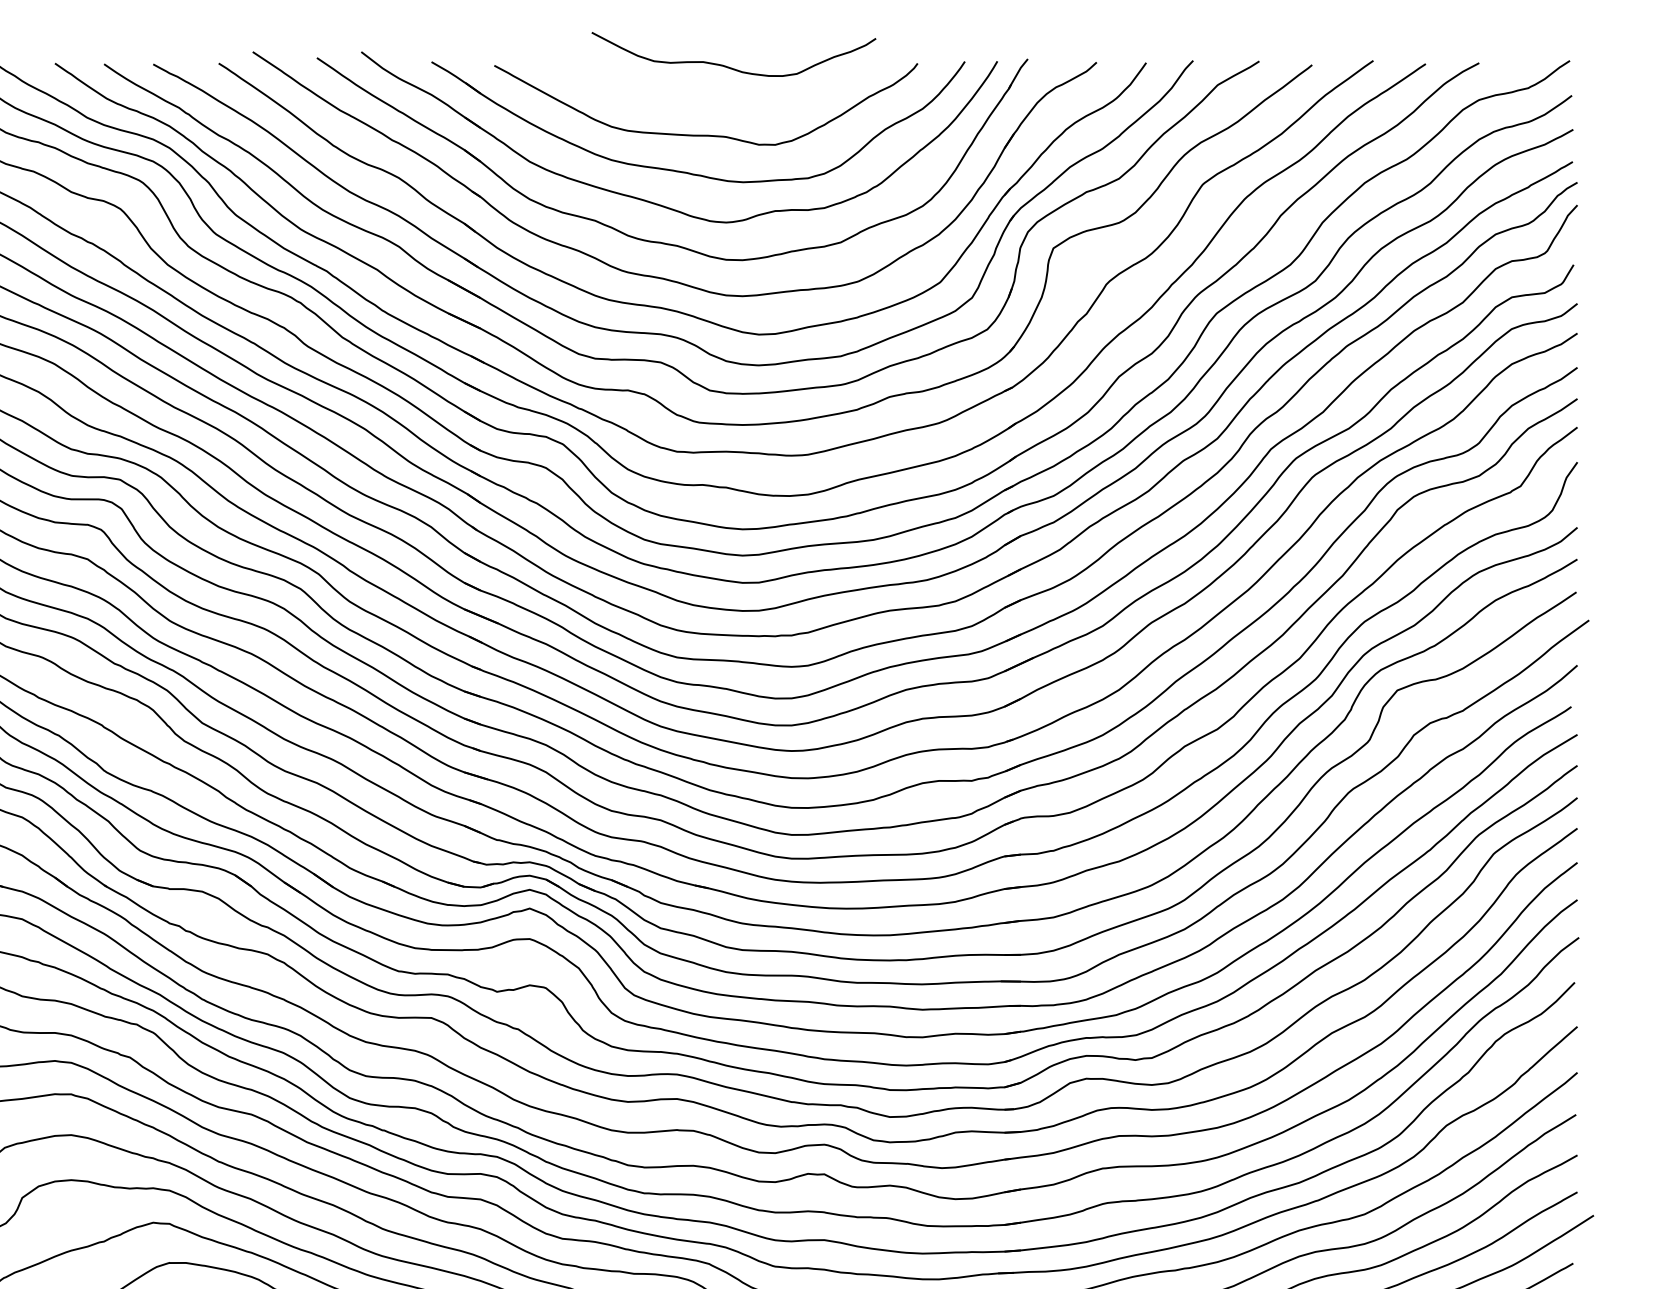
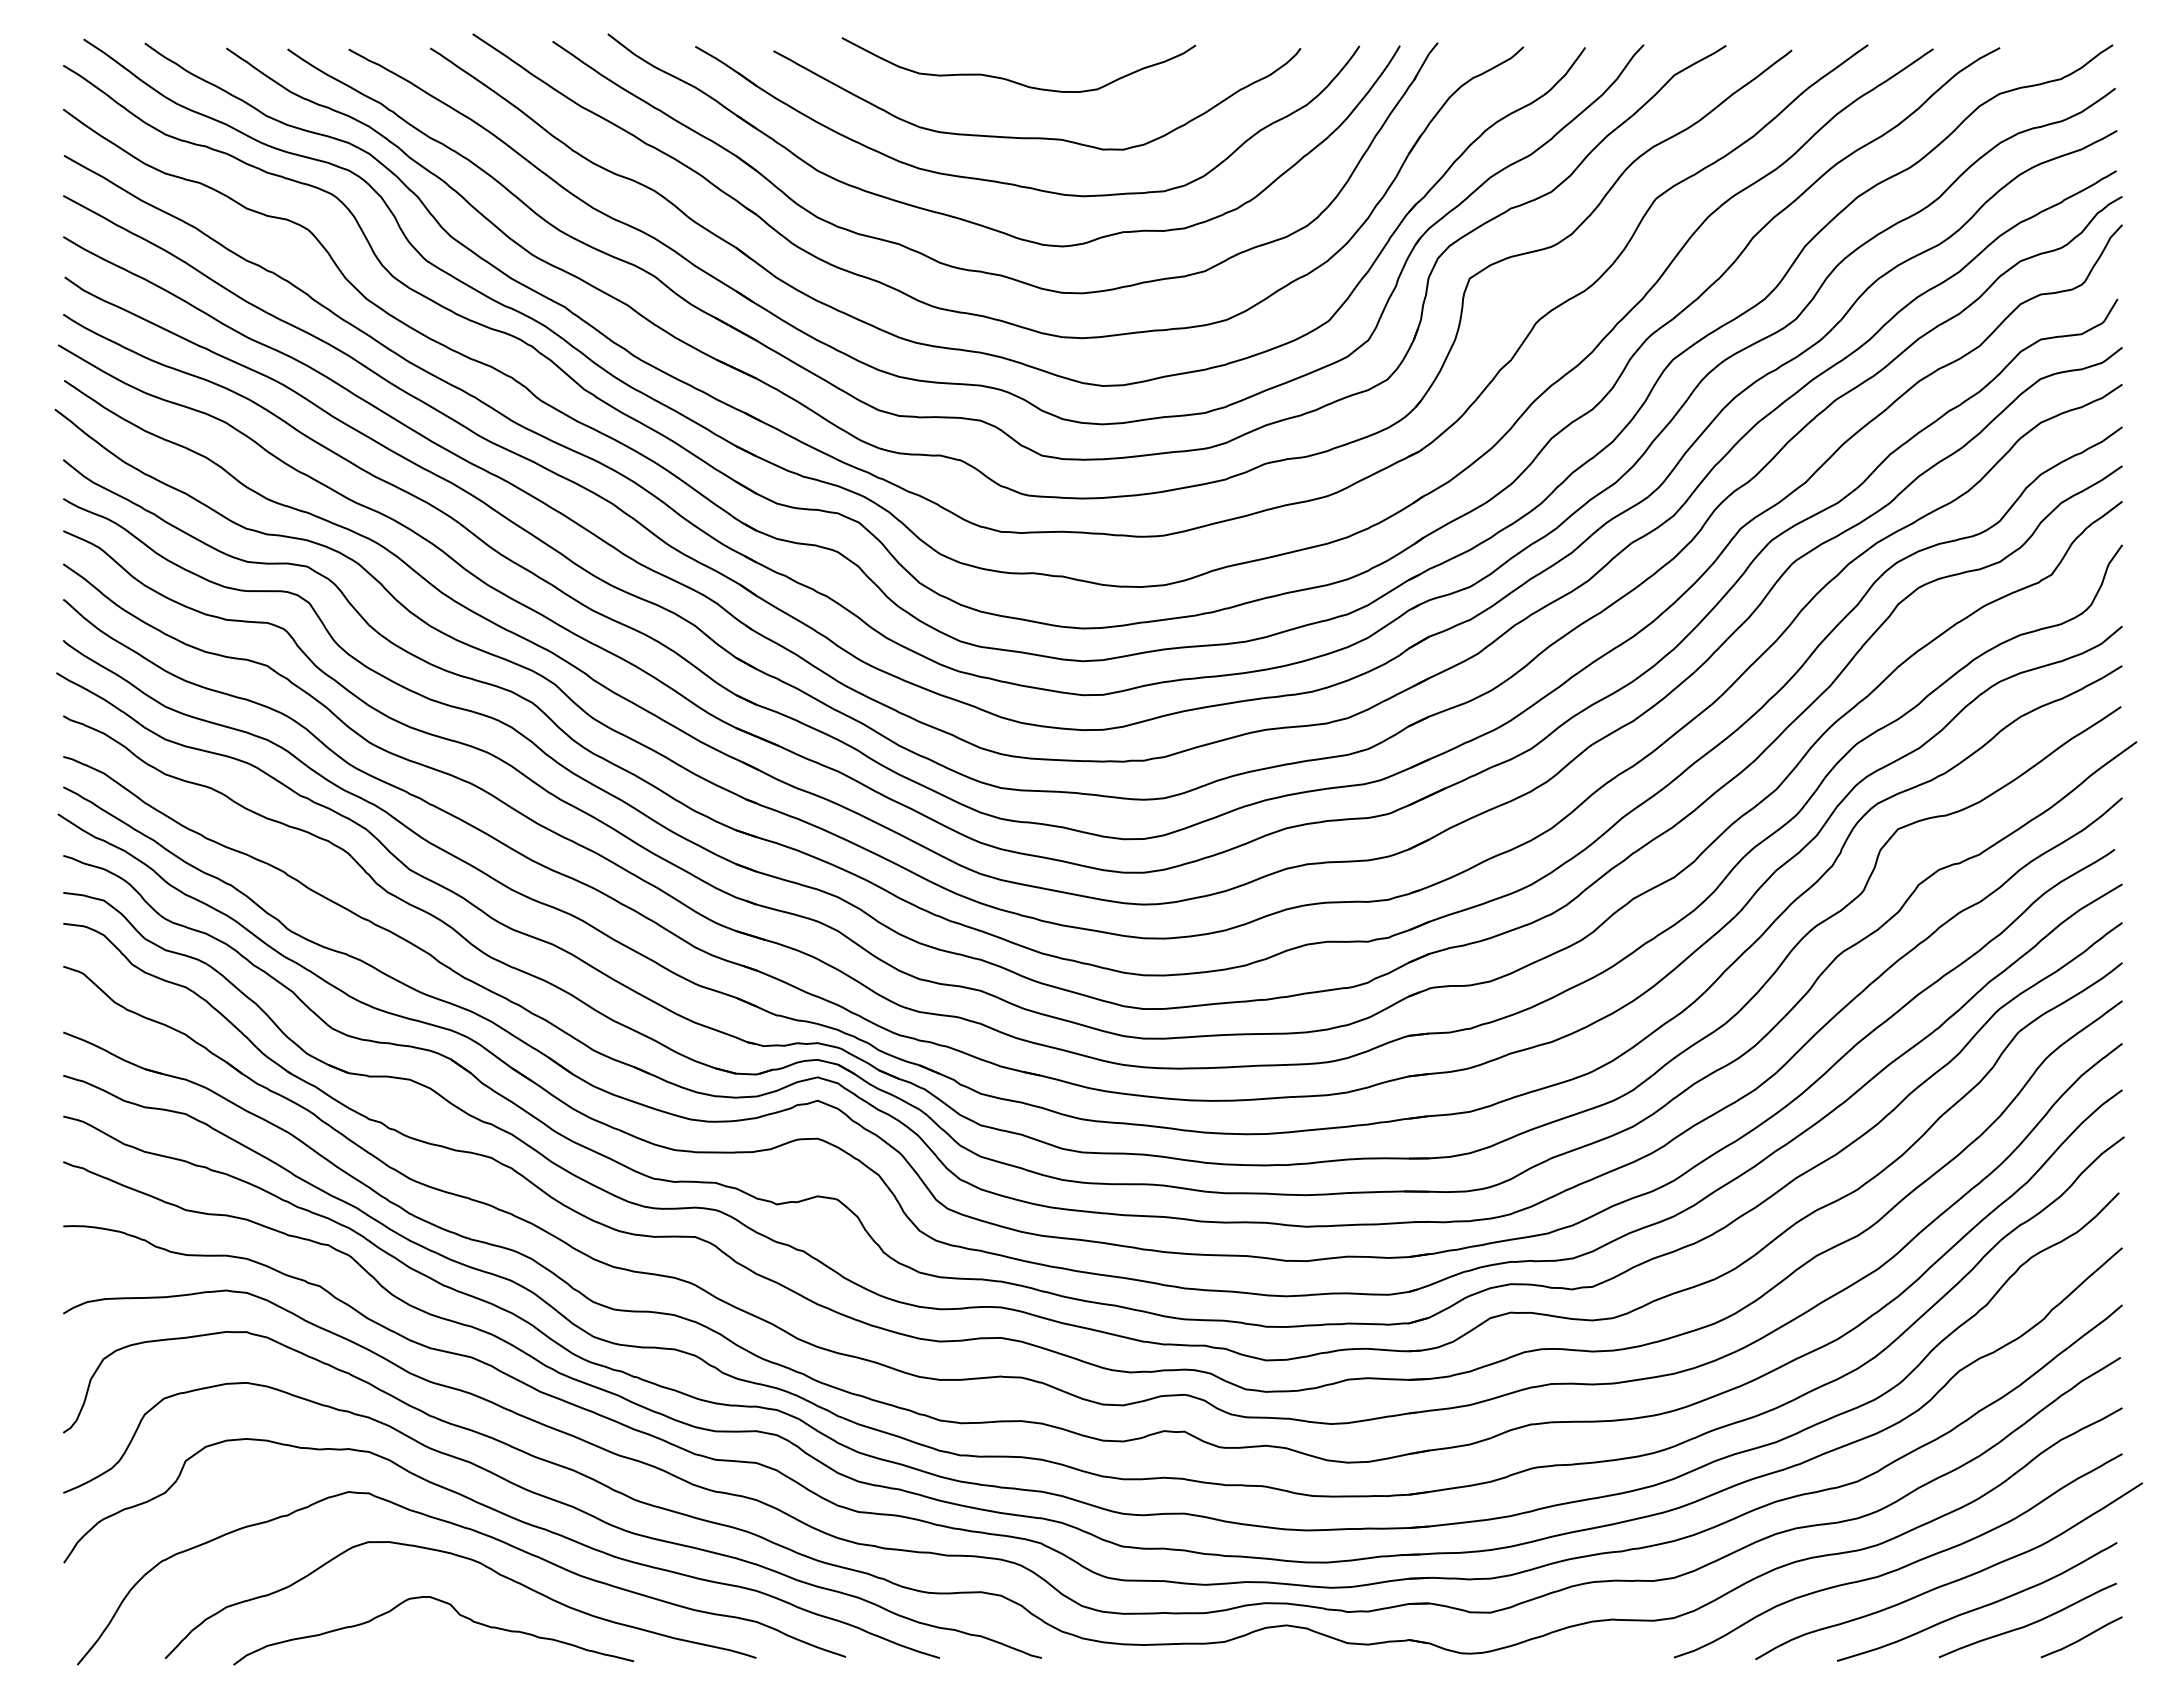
curve: (728, 66) -> (1012, 80), moved

